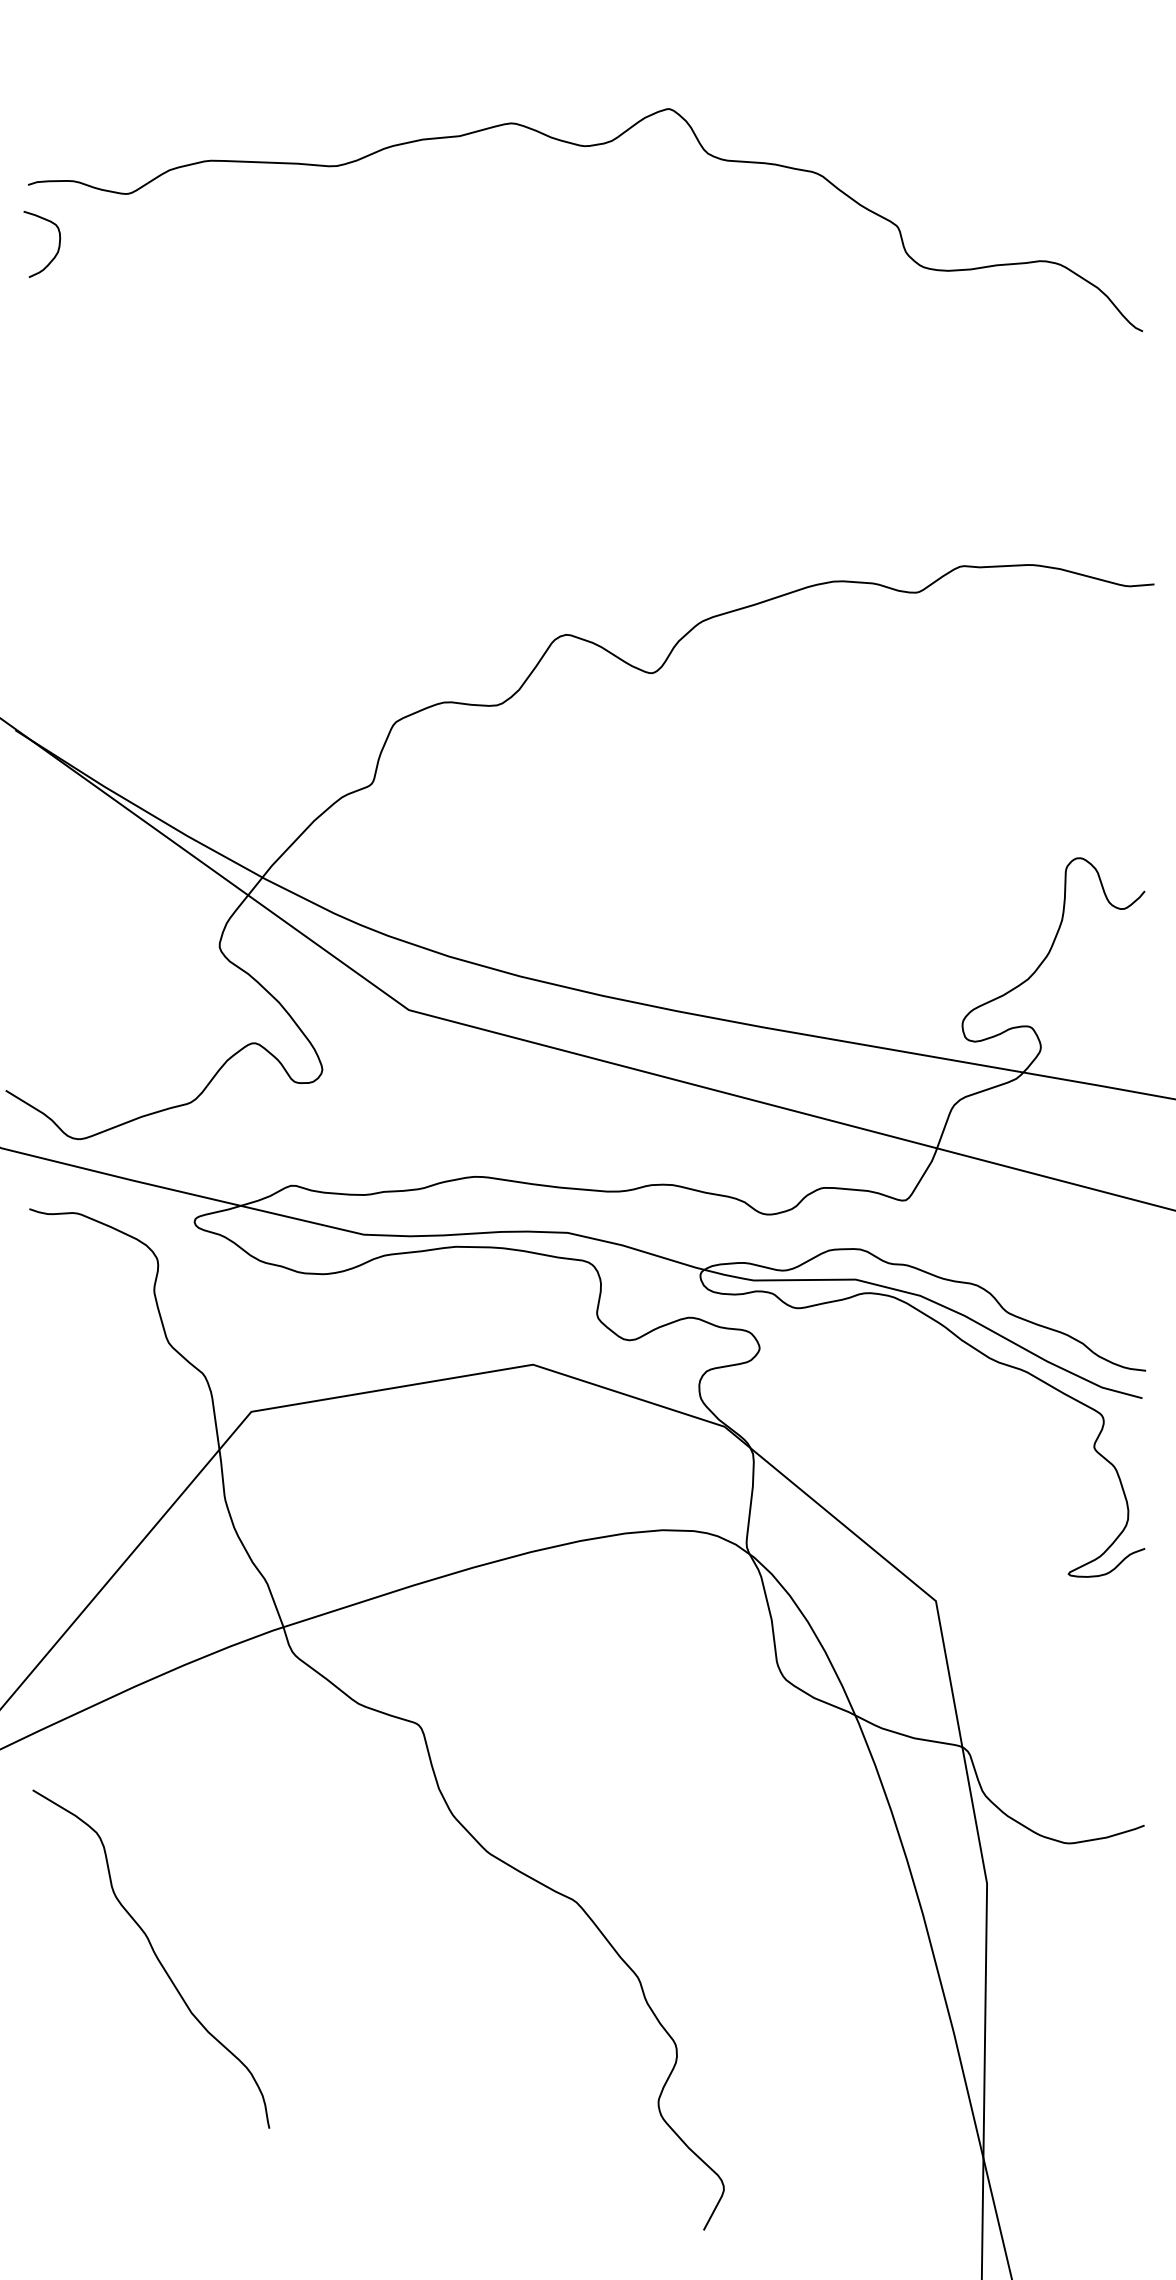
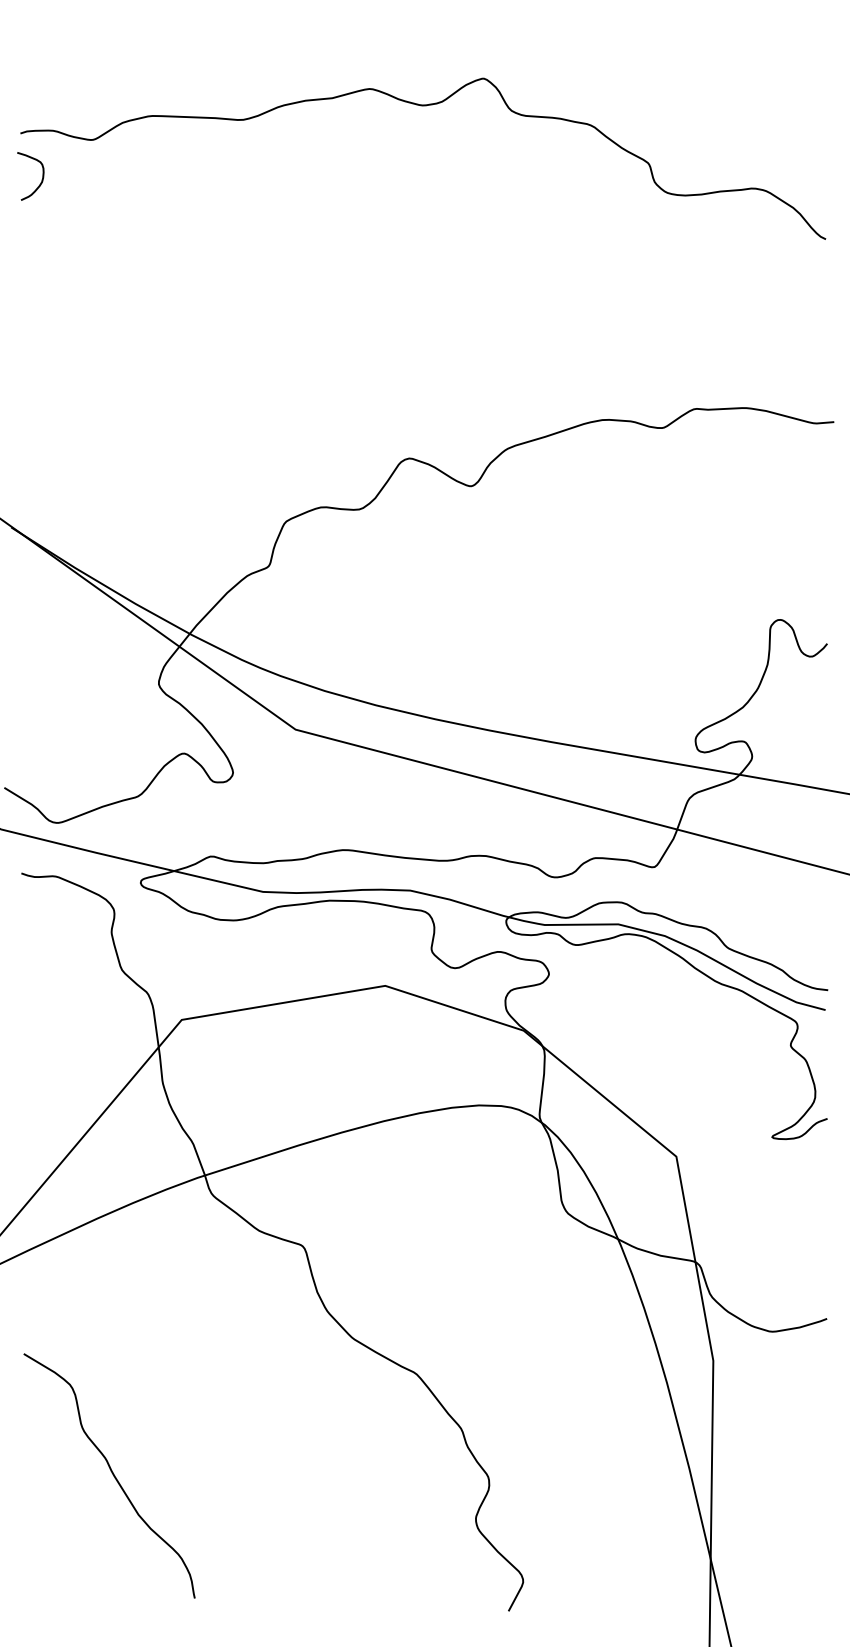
curve: (155, 1956) -> (112, 1474), moved

